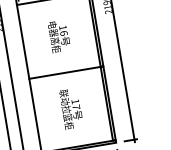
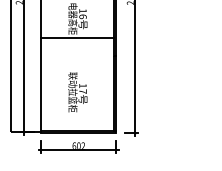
line: (64, 72) -> (77, 37), moved

